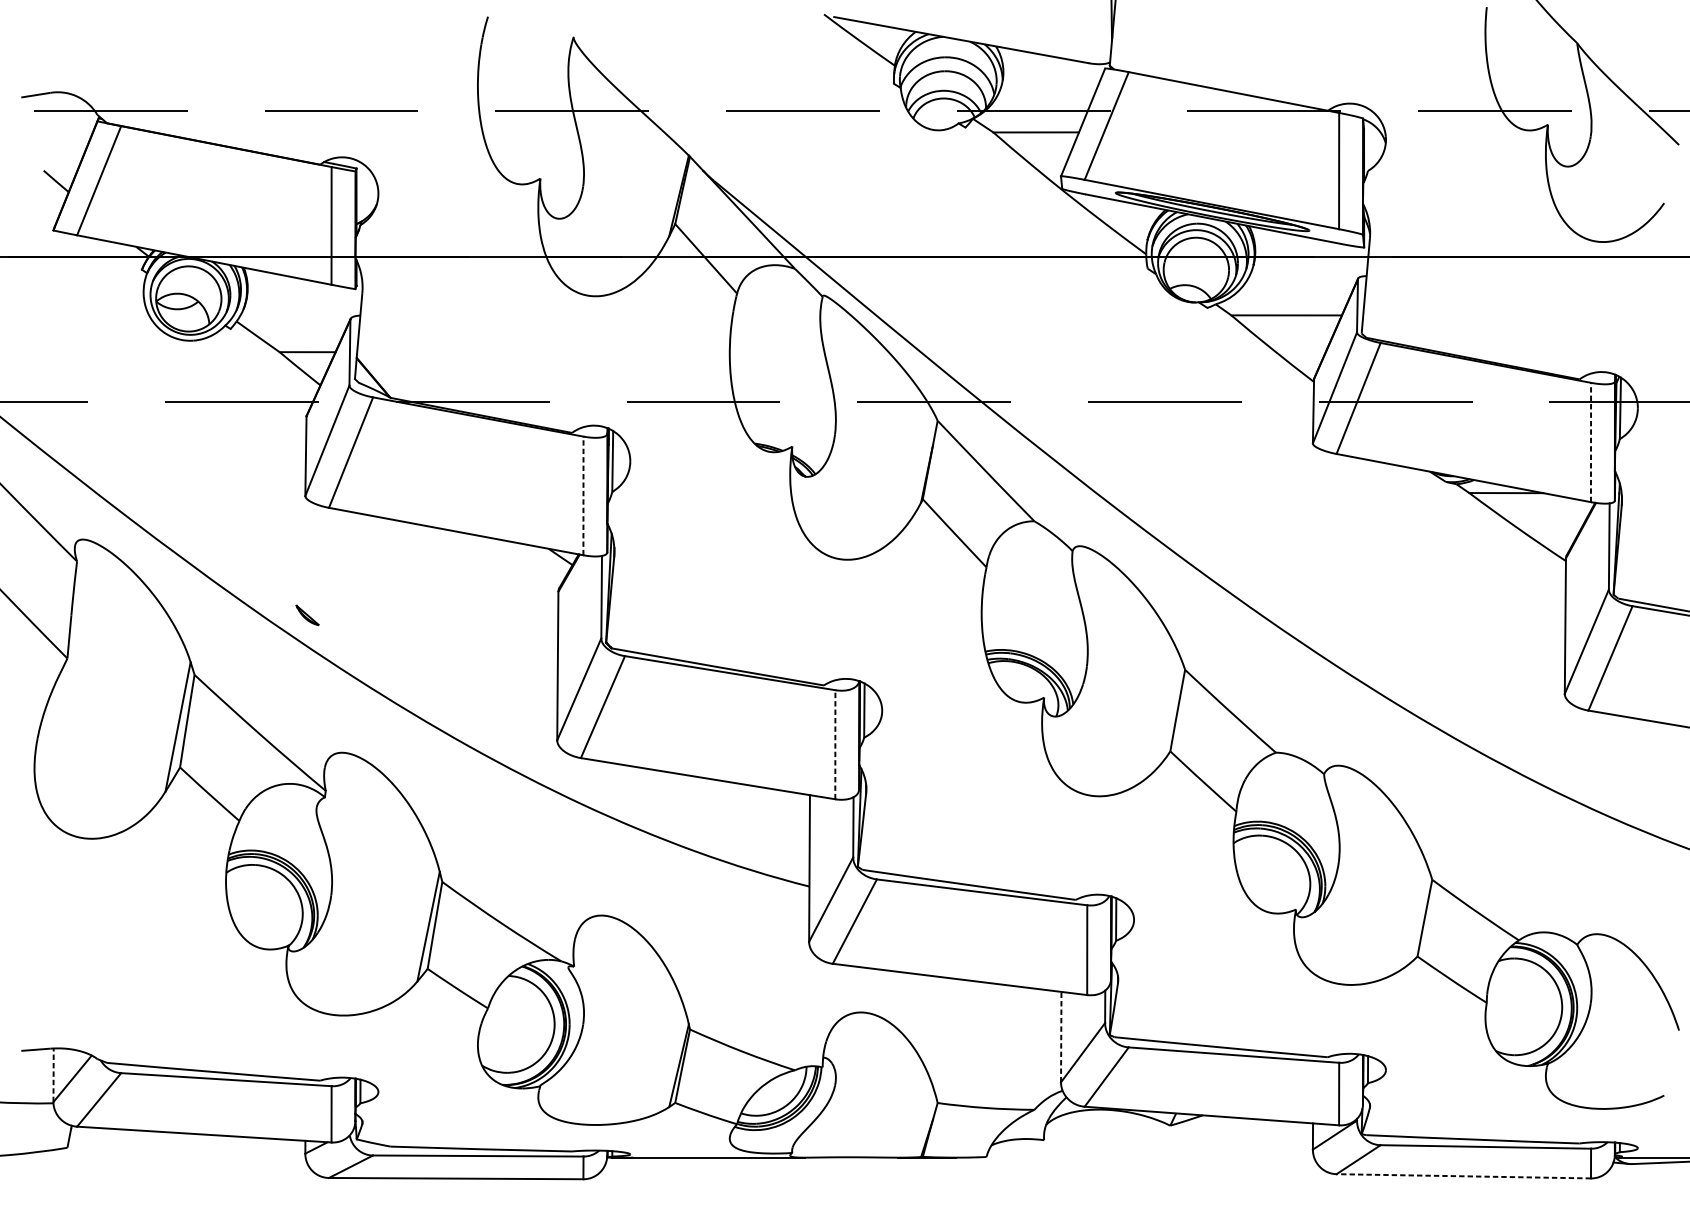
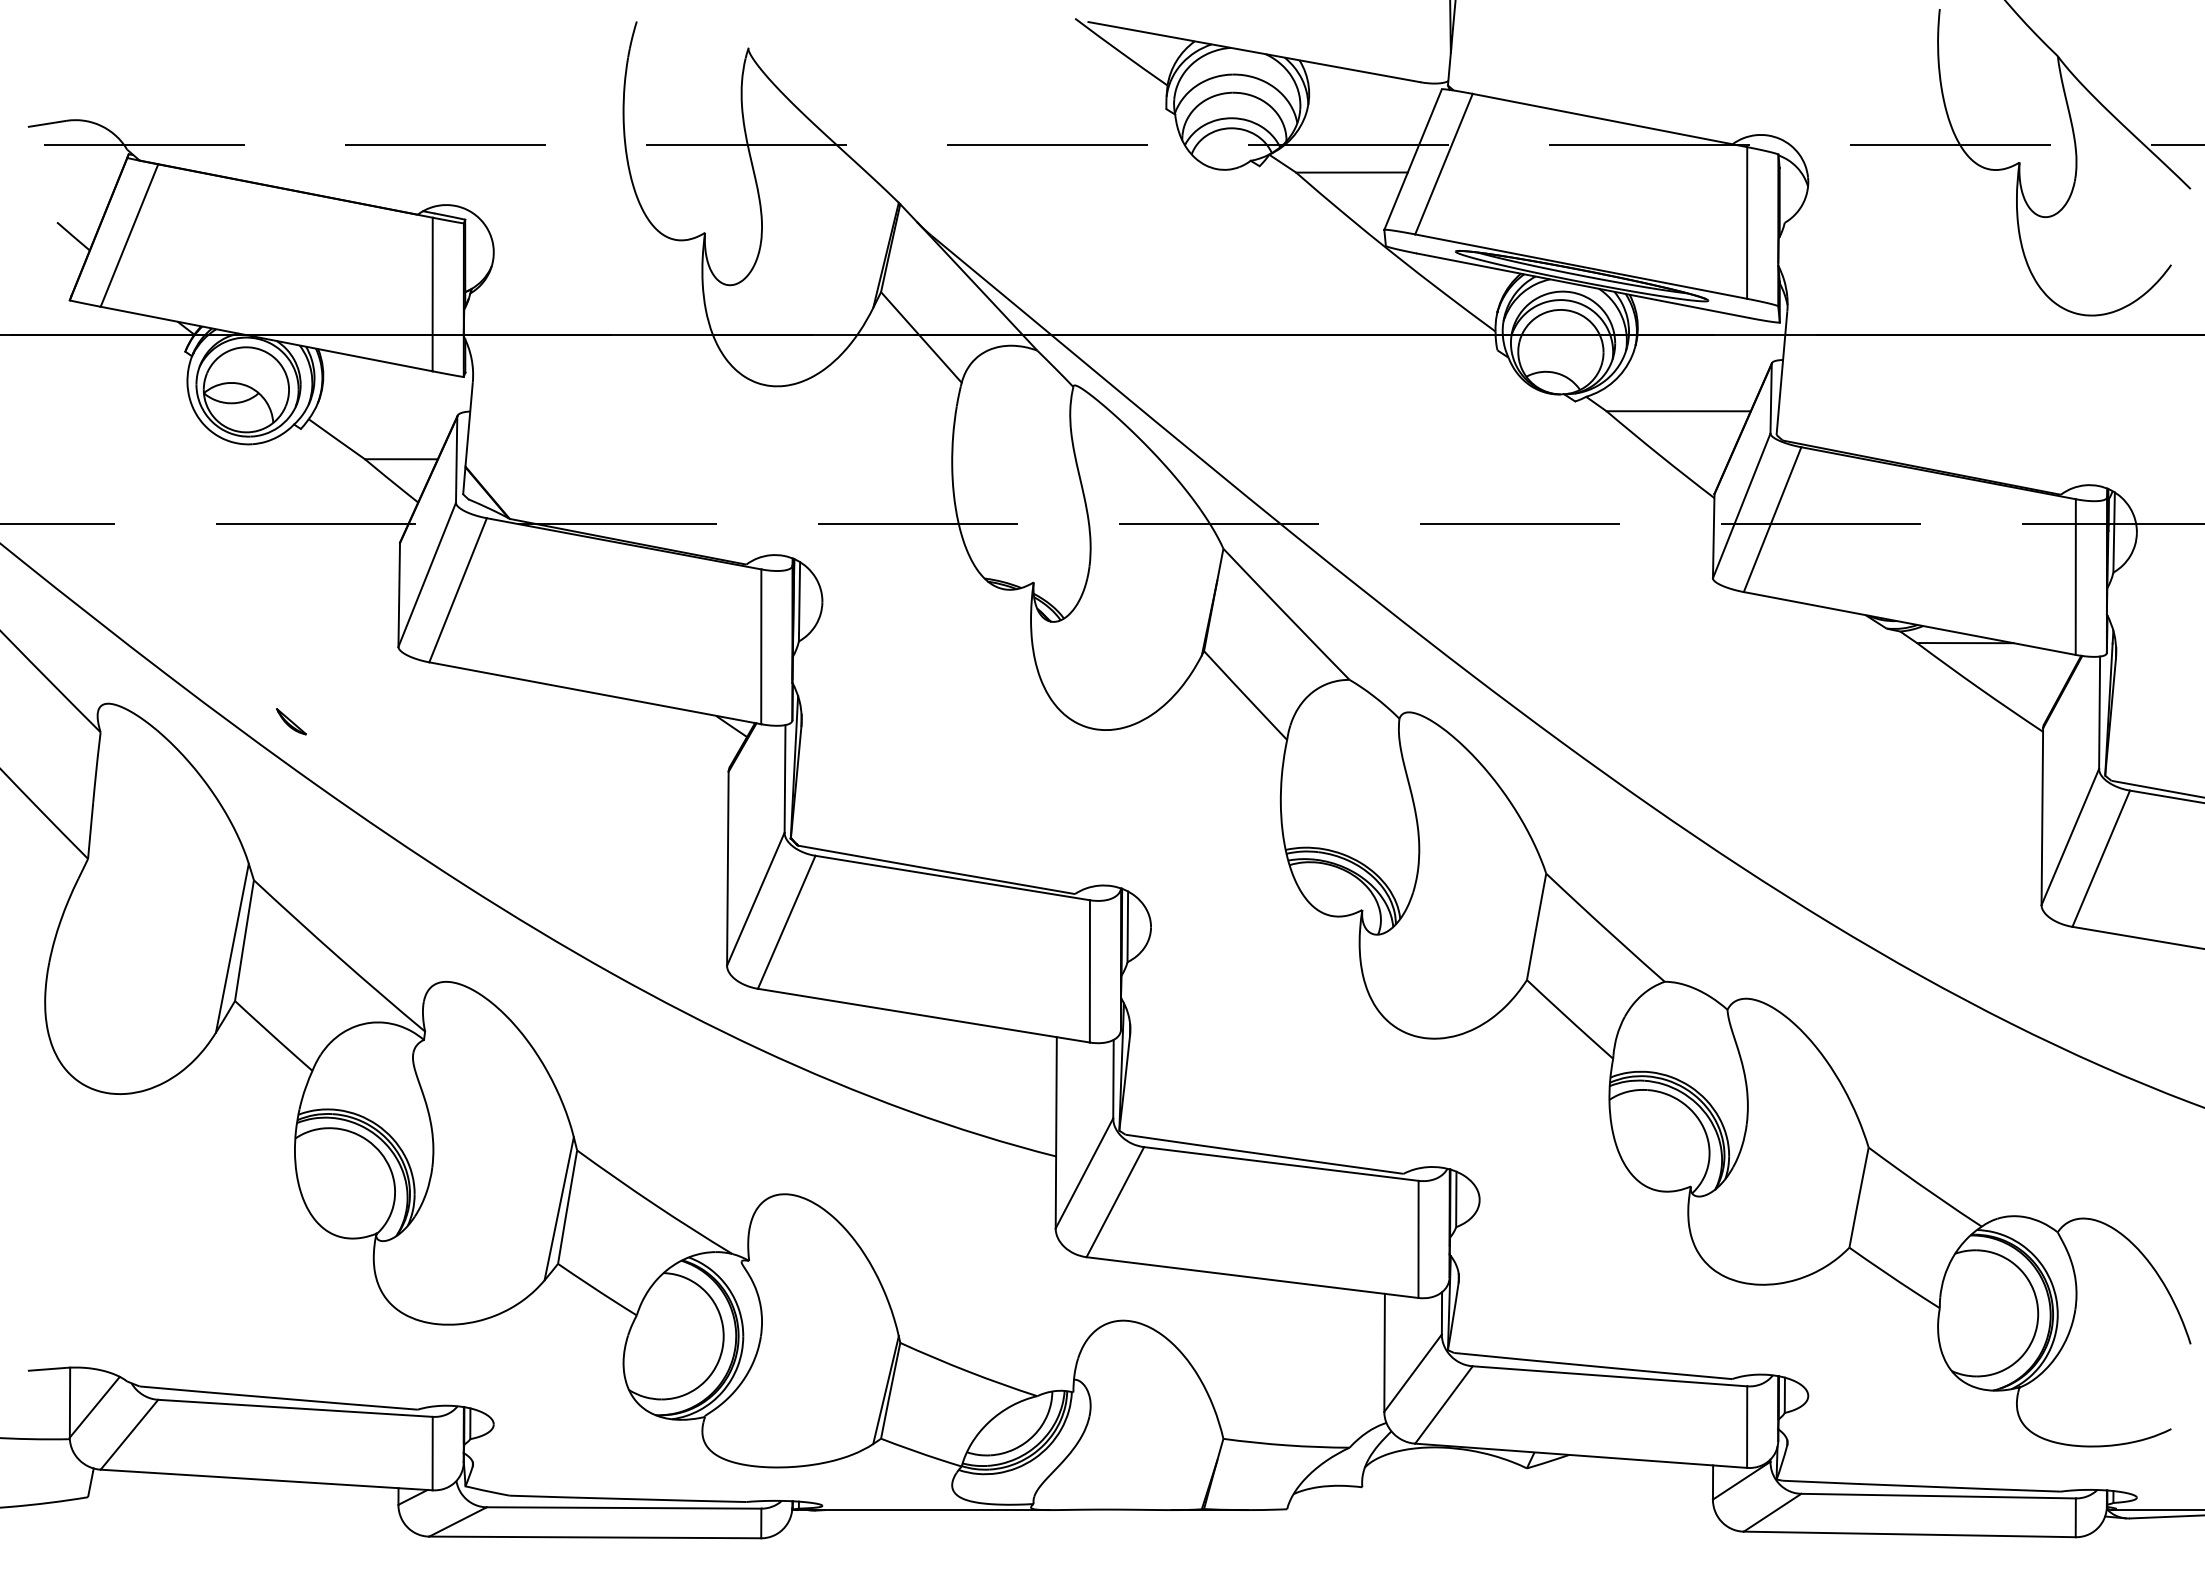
line: (1590, 442) -> (2075, 577), dashed -> solid
line: (583, 495) -> (761, 646), dashed -> solid
part: (307, 615) -> (291, 721), moved
line: (835, 744) -> (1089, 970), dashed -> solid
line: (1061, 1036) -> (1384, 1352), dashed -> solid
line: (53, 1075) -> (70, 1402), dashed -> solid
line: (1463, 1176) -> (1909, 1534), dashed -> solid

